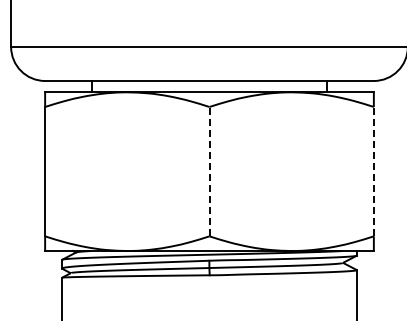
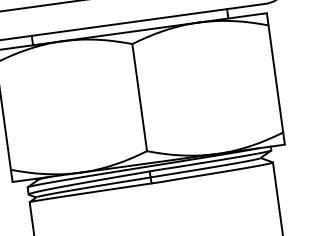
line: (209, 171) -> (139, 97), dashed -> solid
line: (373, 171) -> (275, 78), dashed -> solid

